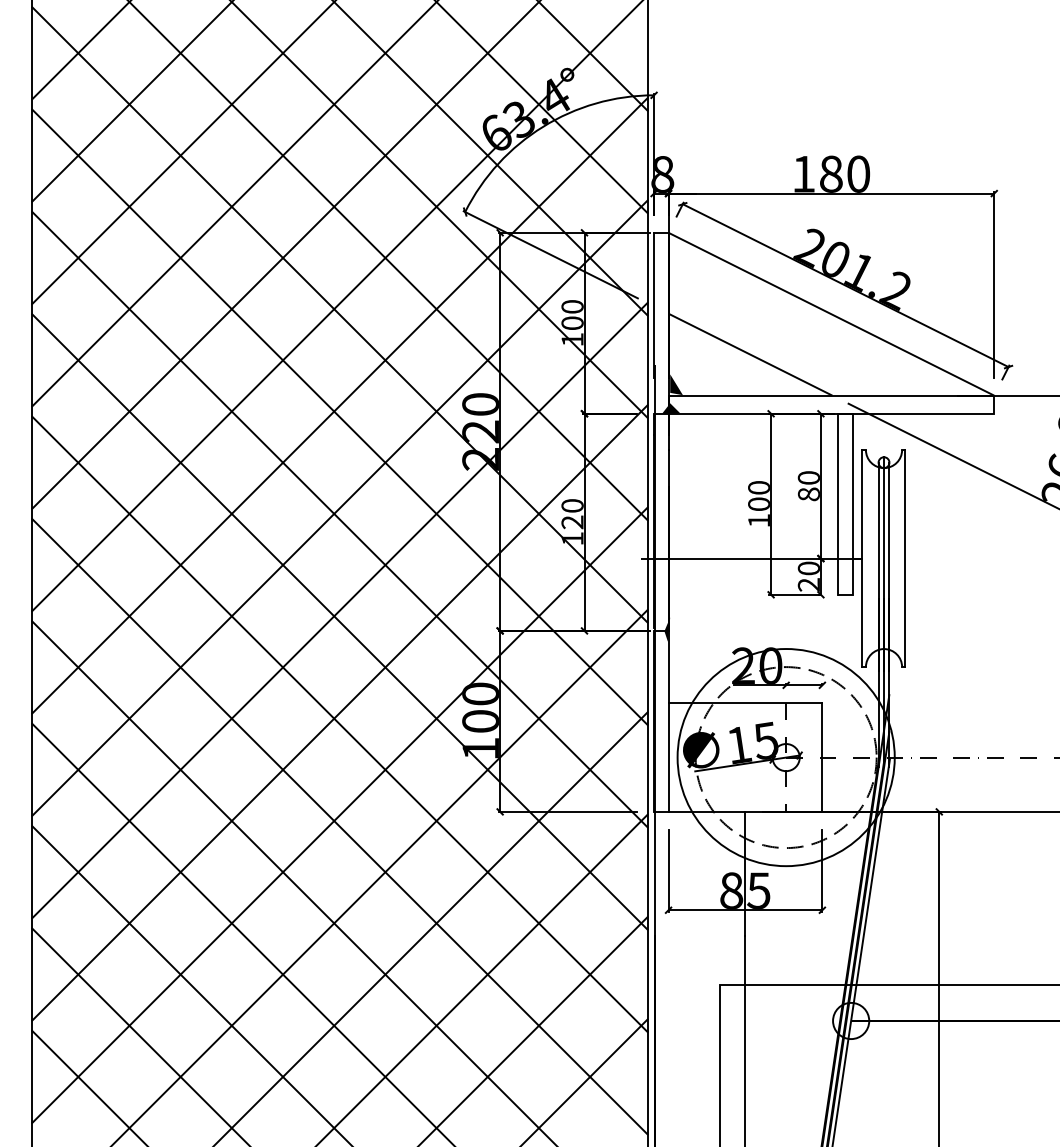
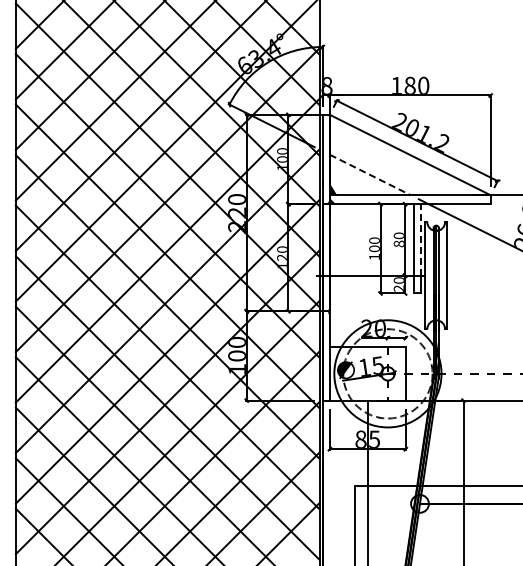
line: (750, 355) -> (370, 175), solid -> dashed
line: (852, 485) -> (420, 239), solid -> dashed

